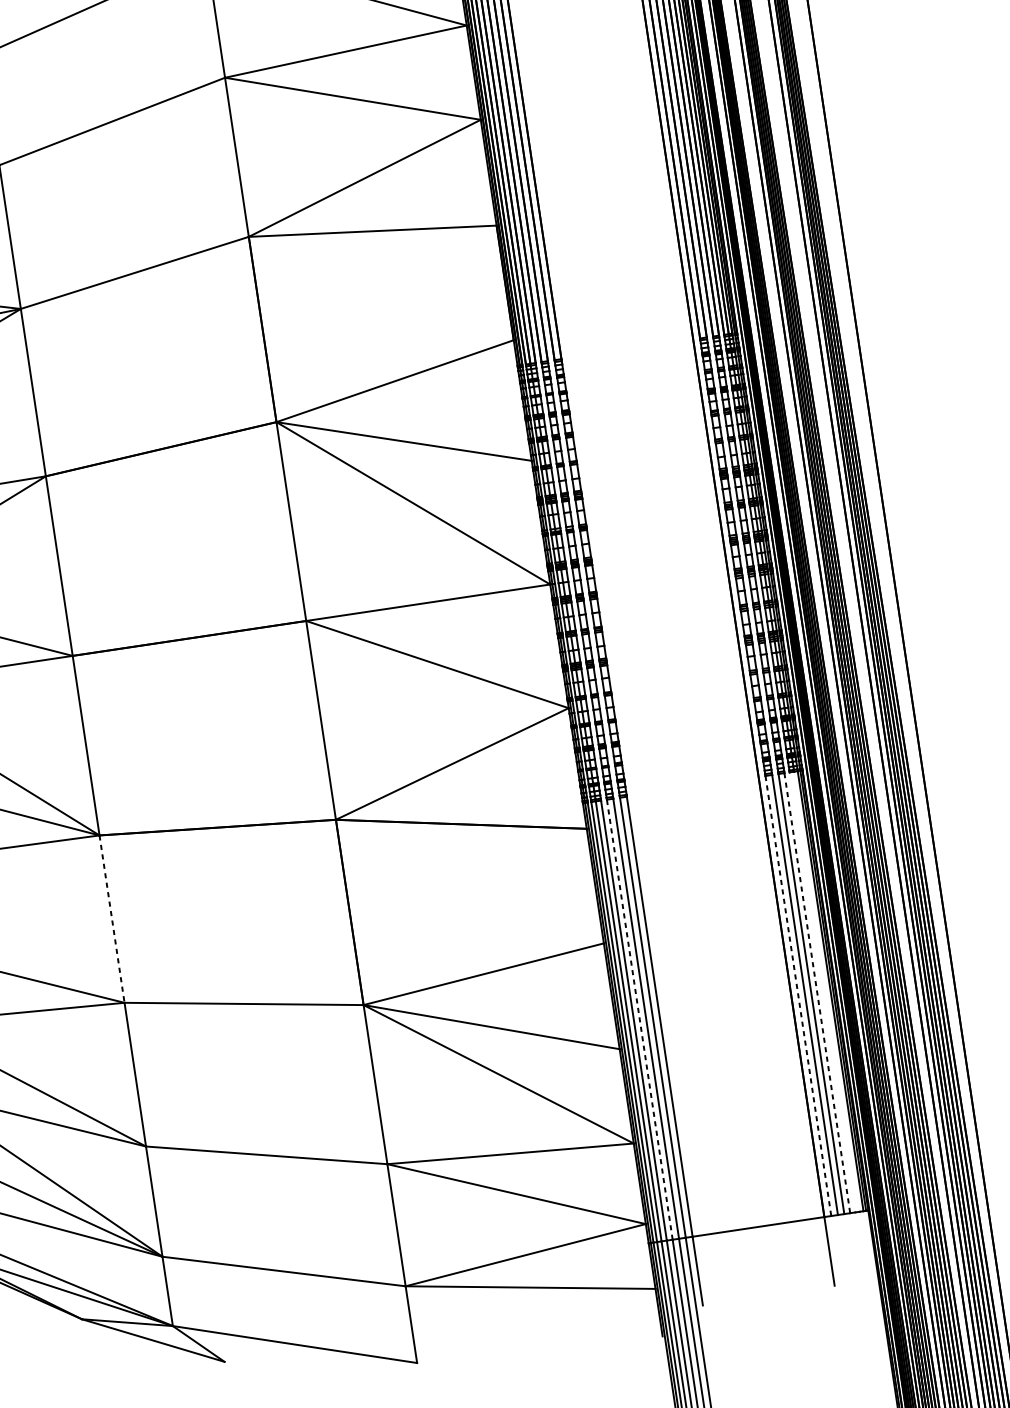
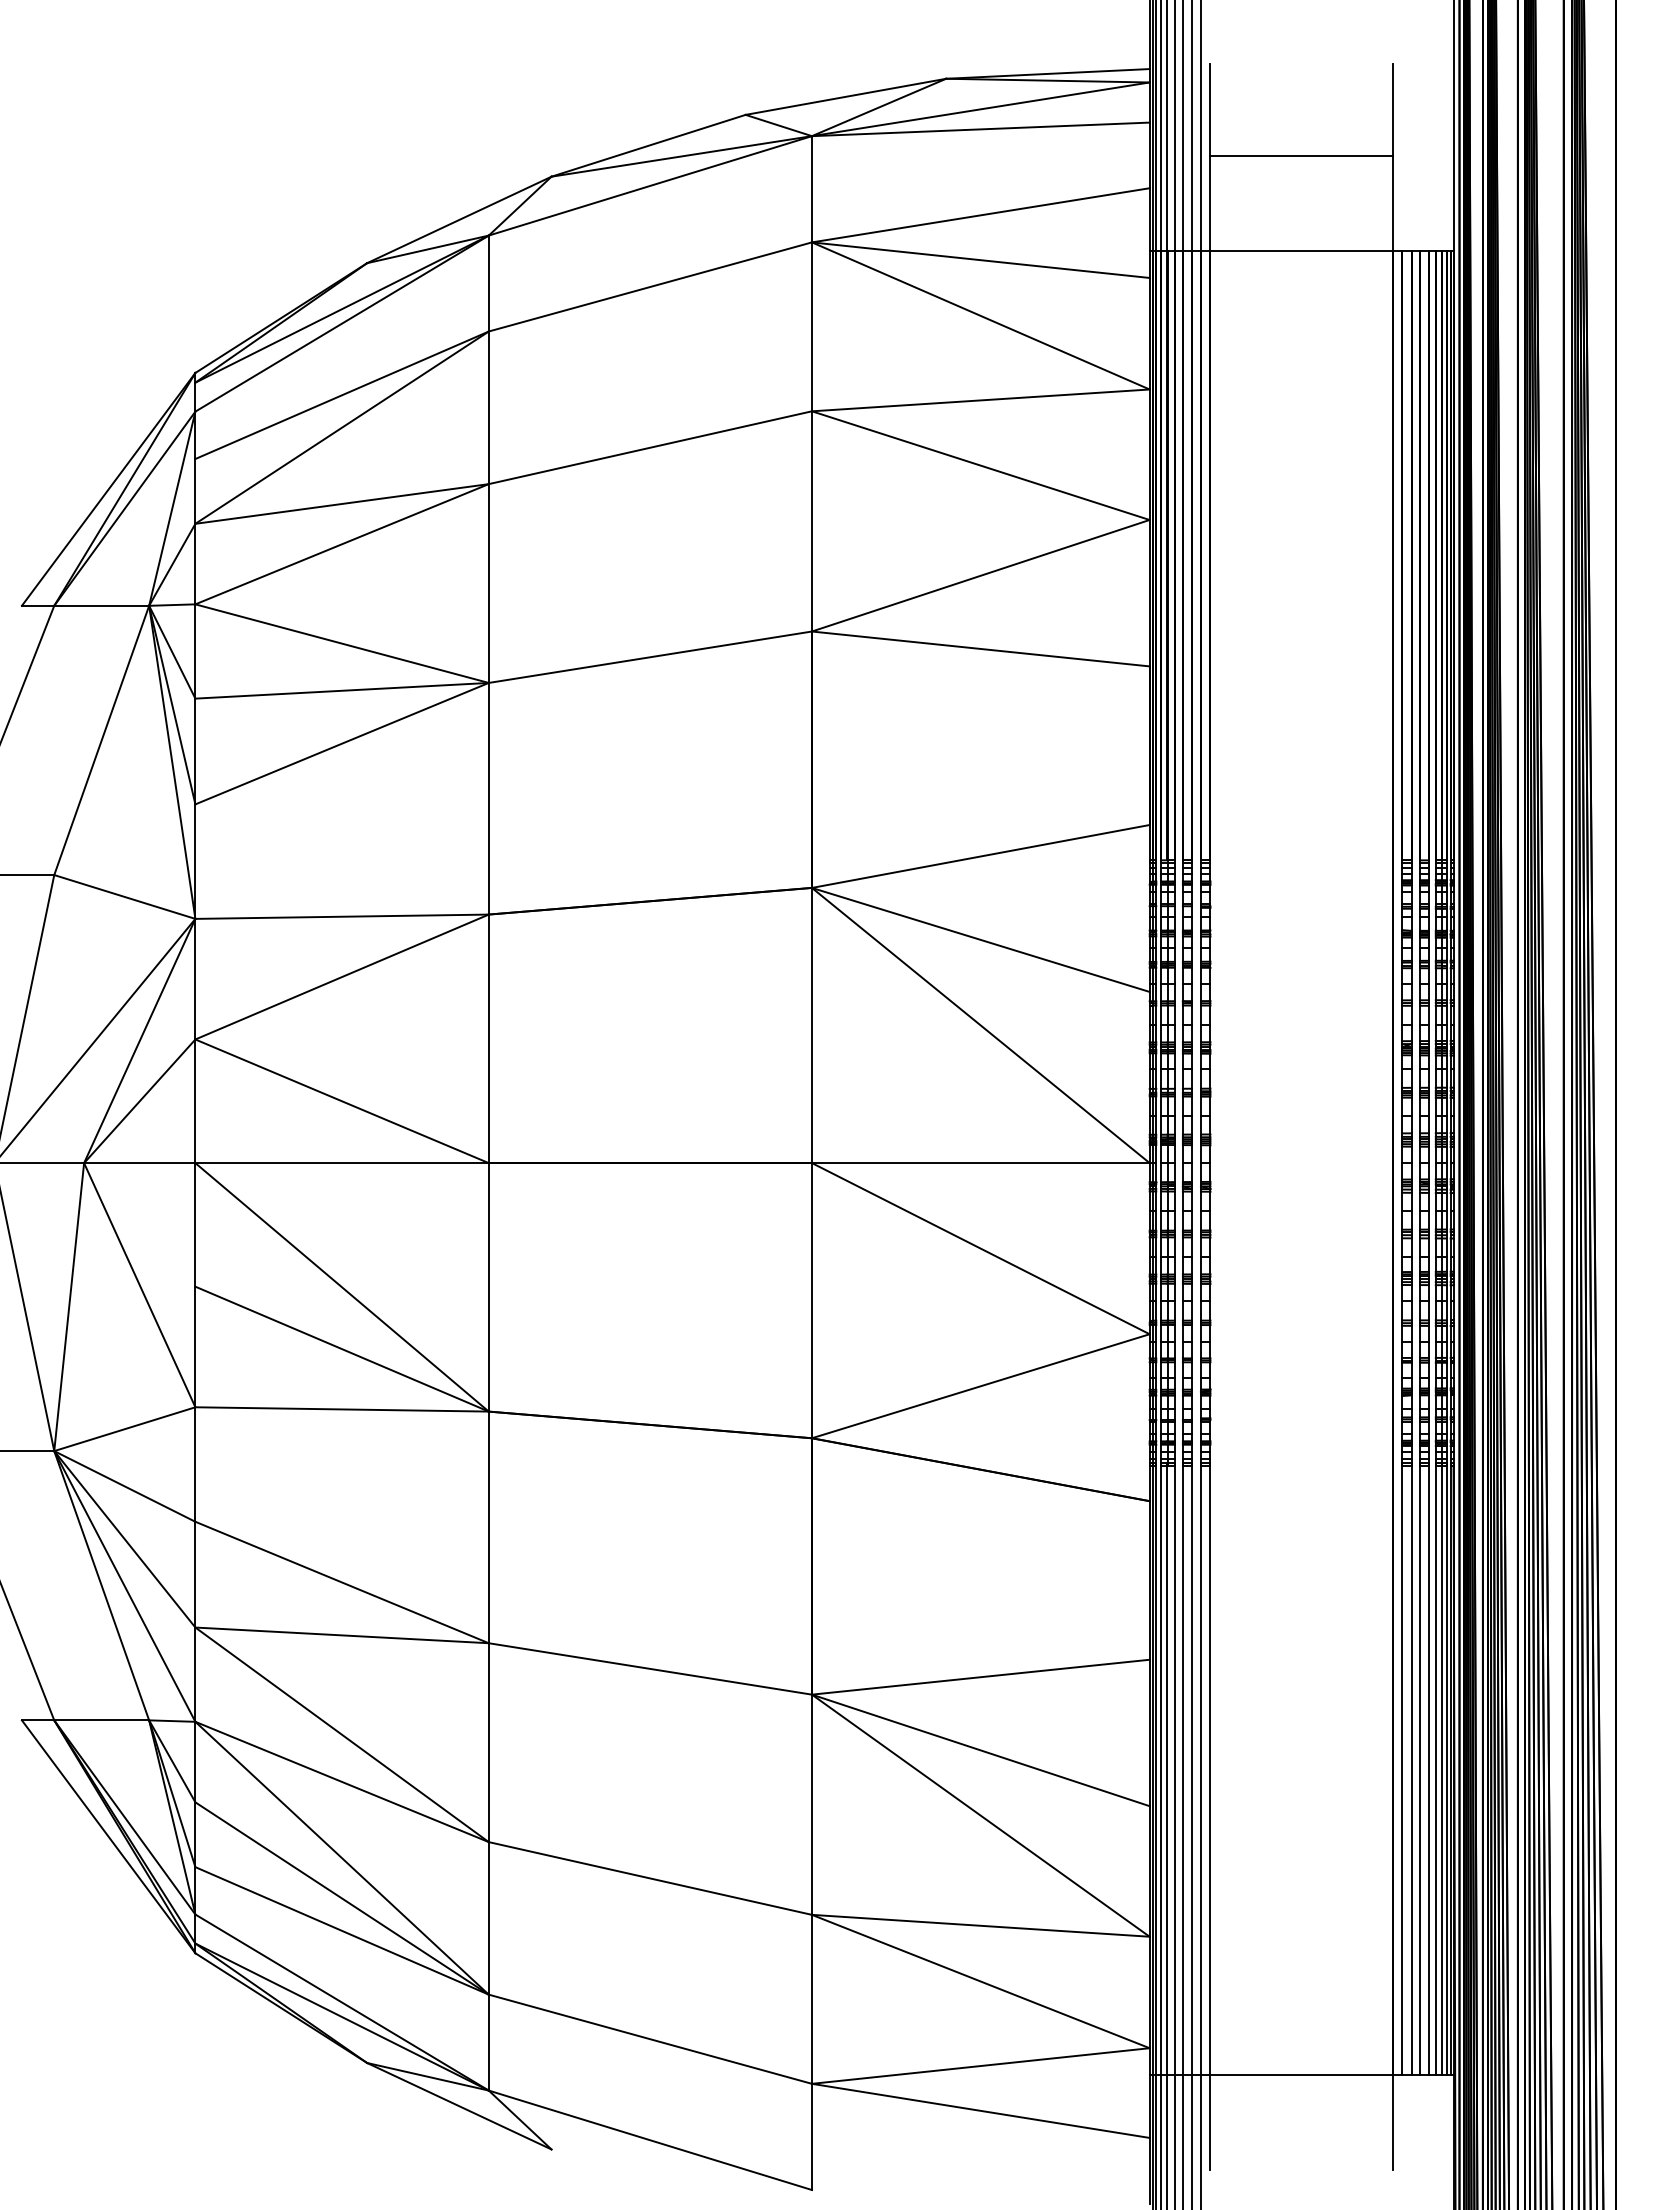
line: (111, 919) -> (488, 1527), dashed -> solid
line: (822, 991) -> (1435, 1769), added
line: (826, 991) -> (1441, 1769), added
line: (817, 993) -> (1428, 1770), dashed -> solid
line: (798, 996) -> (1402, 1770), dashed -> solid
line: (639, 1019) -> (1182, 1769), dashed -> solid

